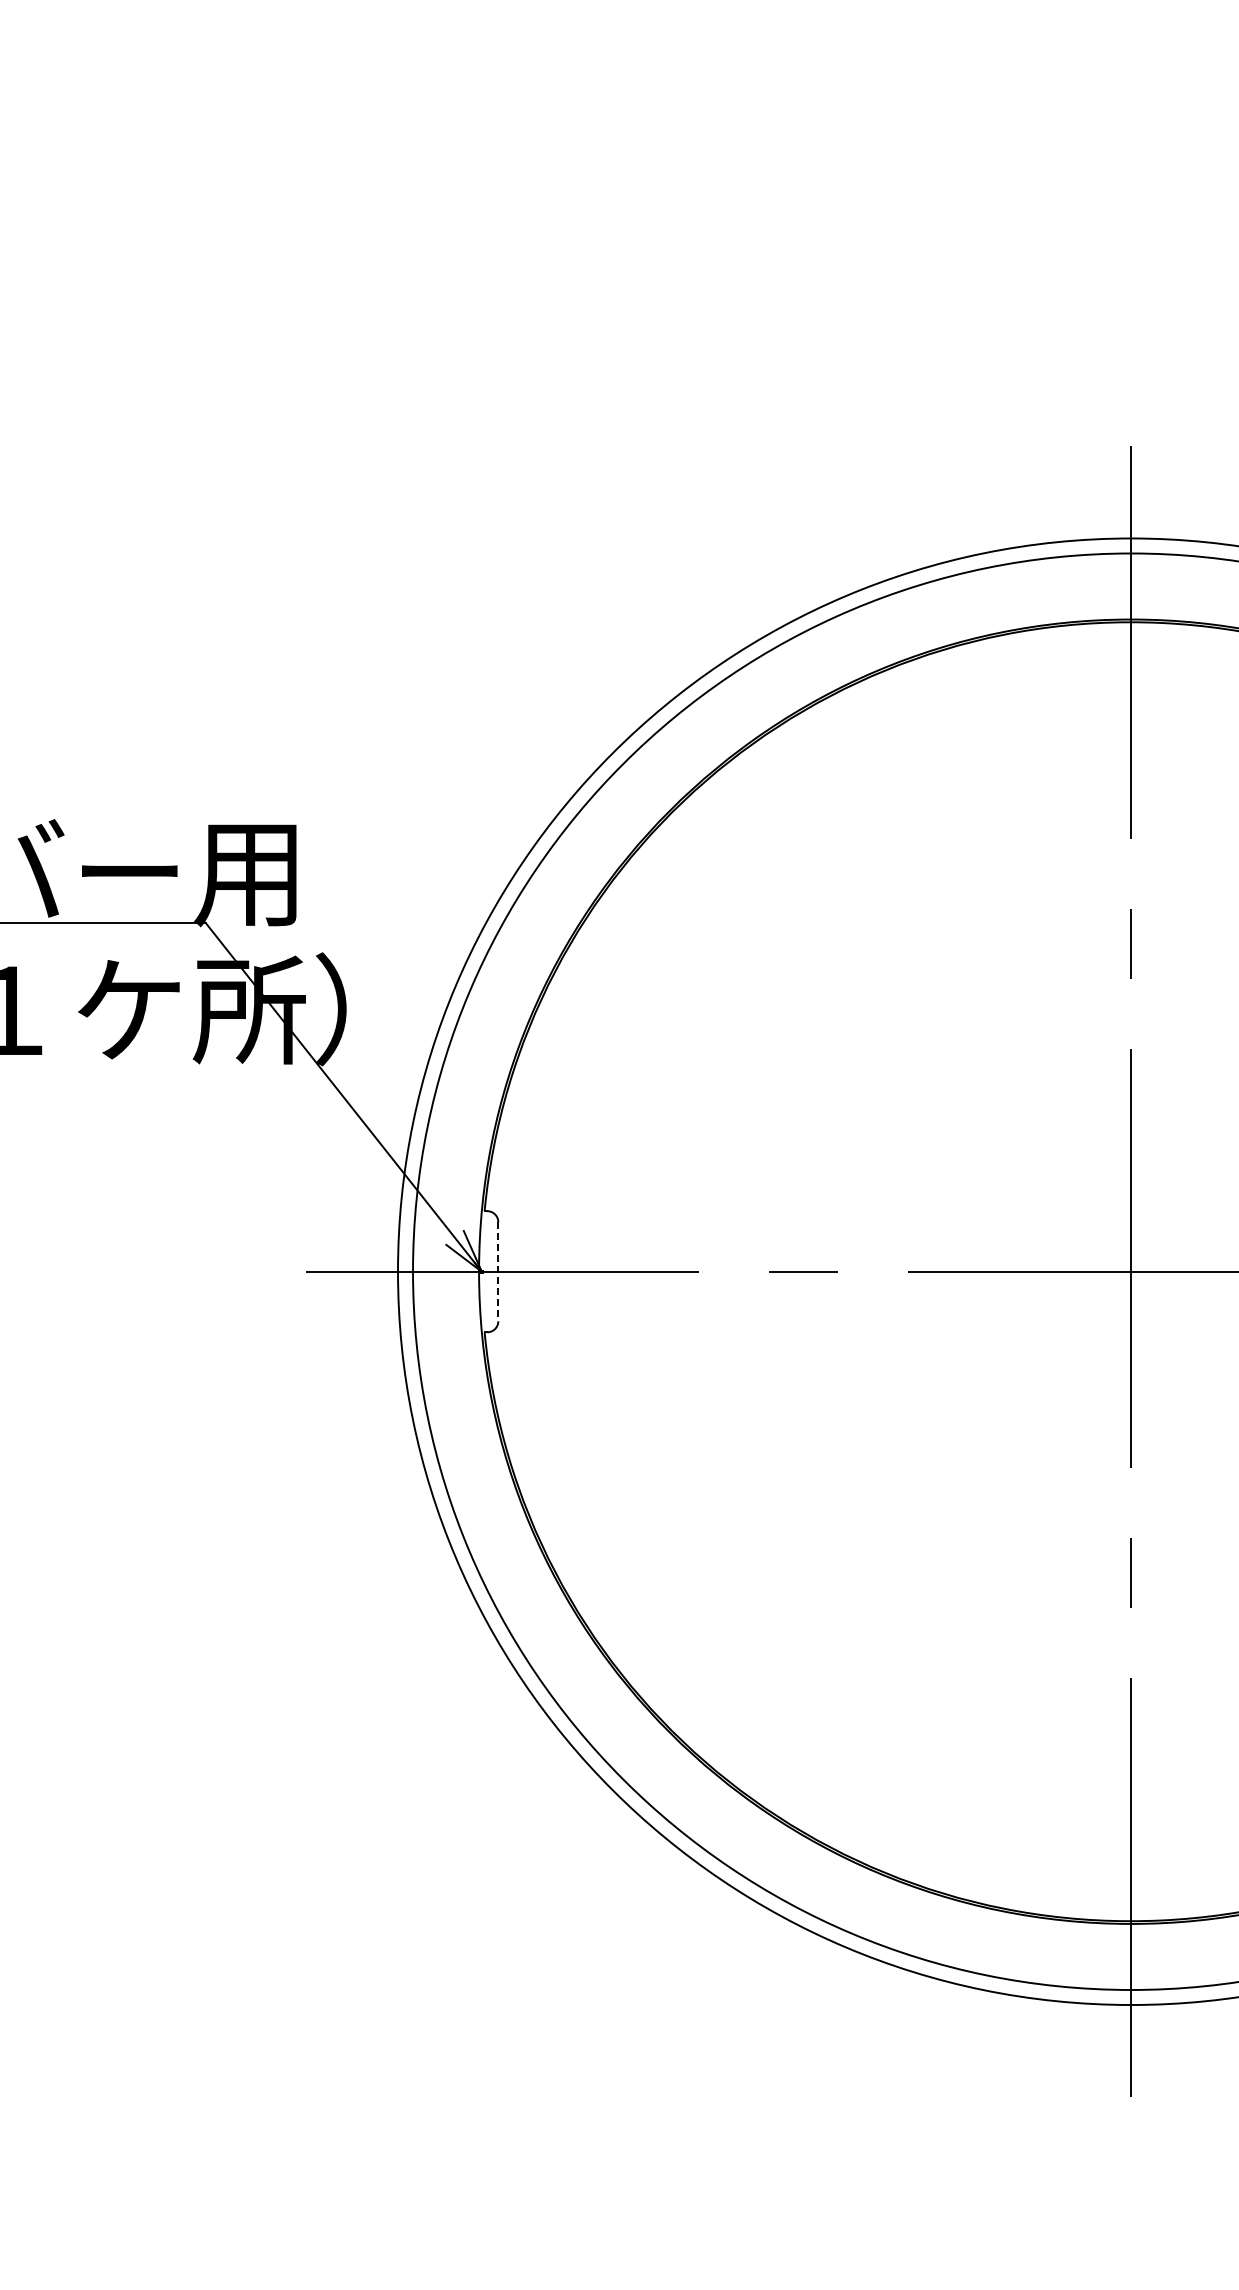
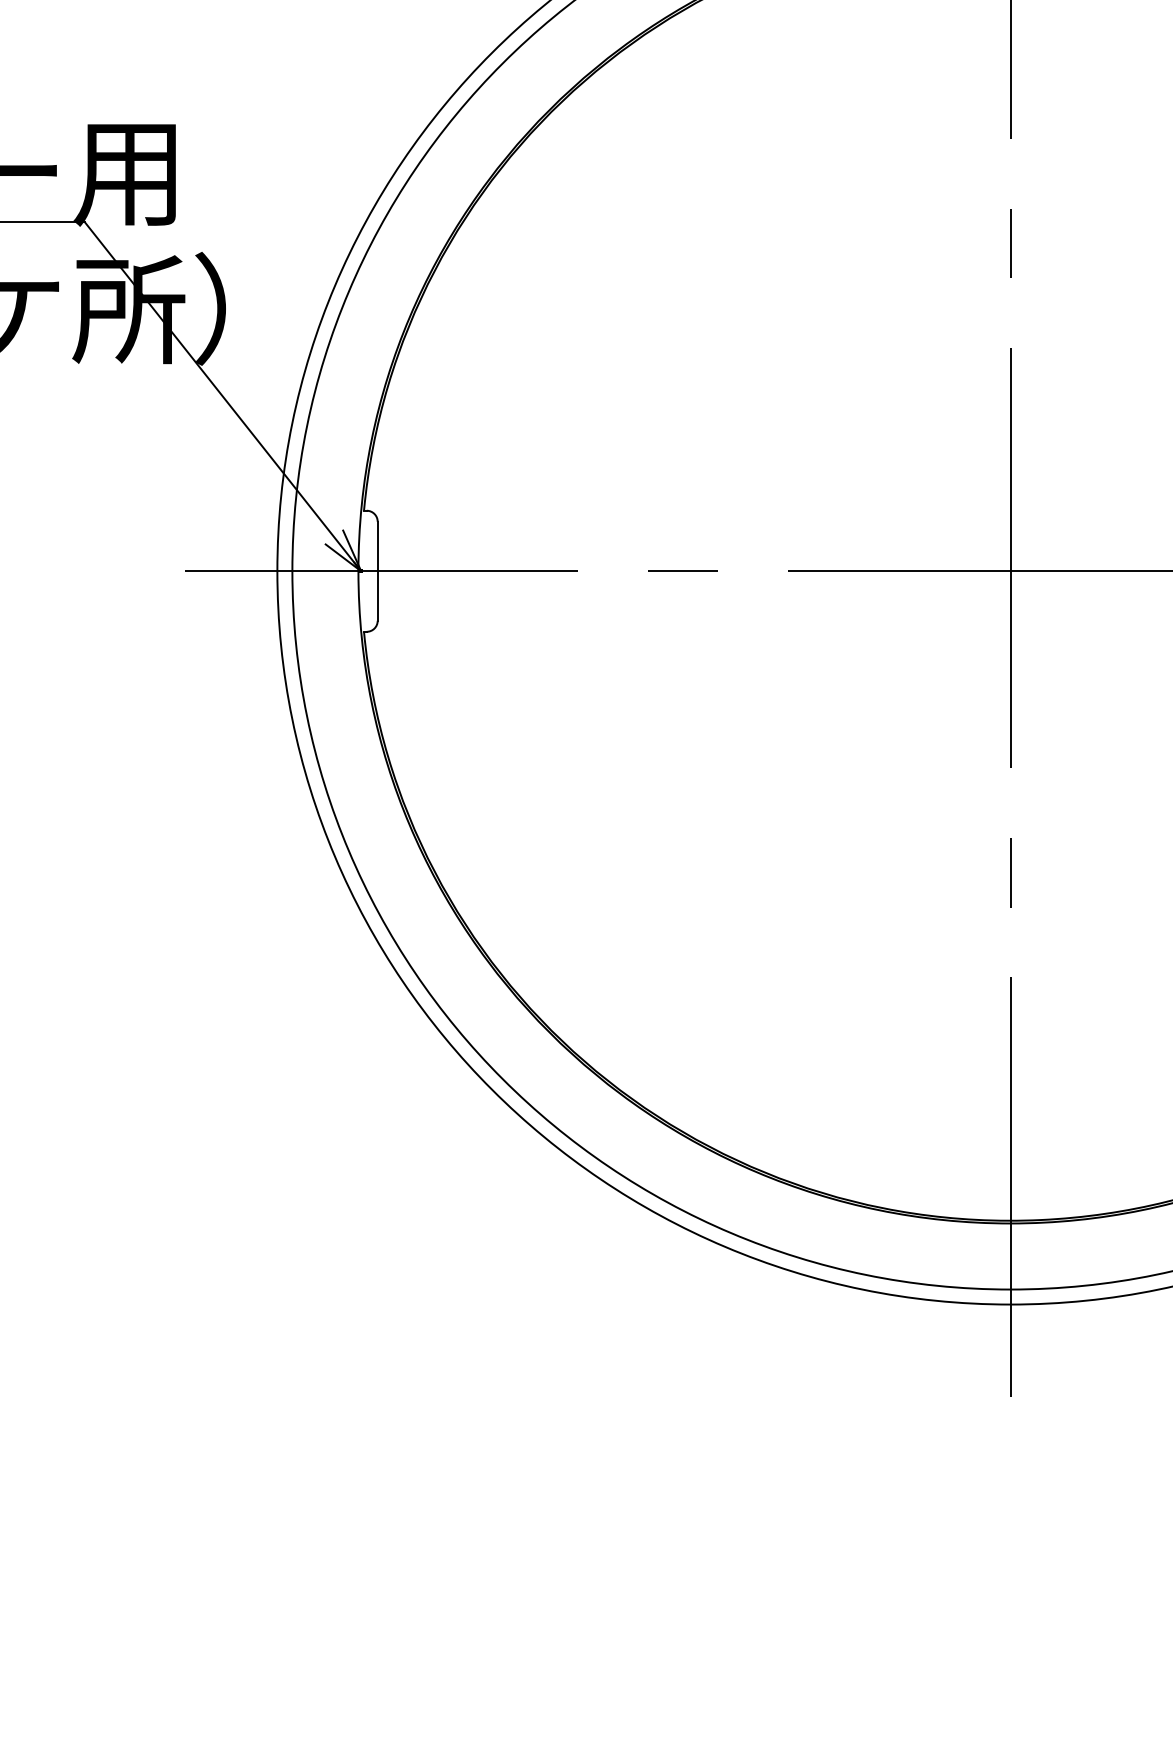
line: (498, 1271) -> (377, 571), dashed -> solid

